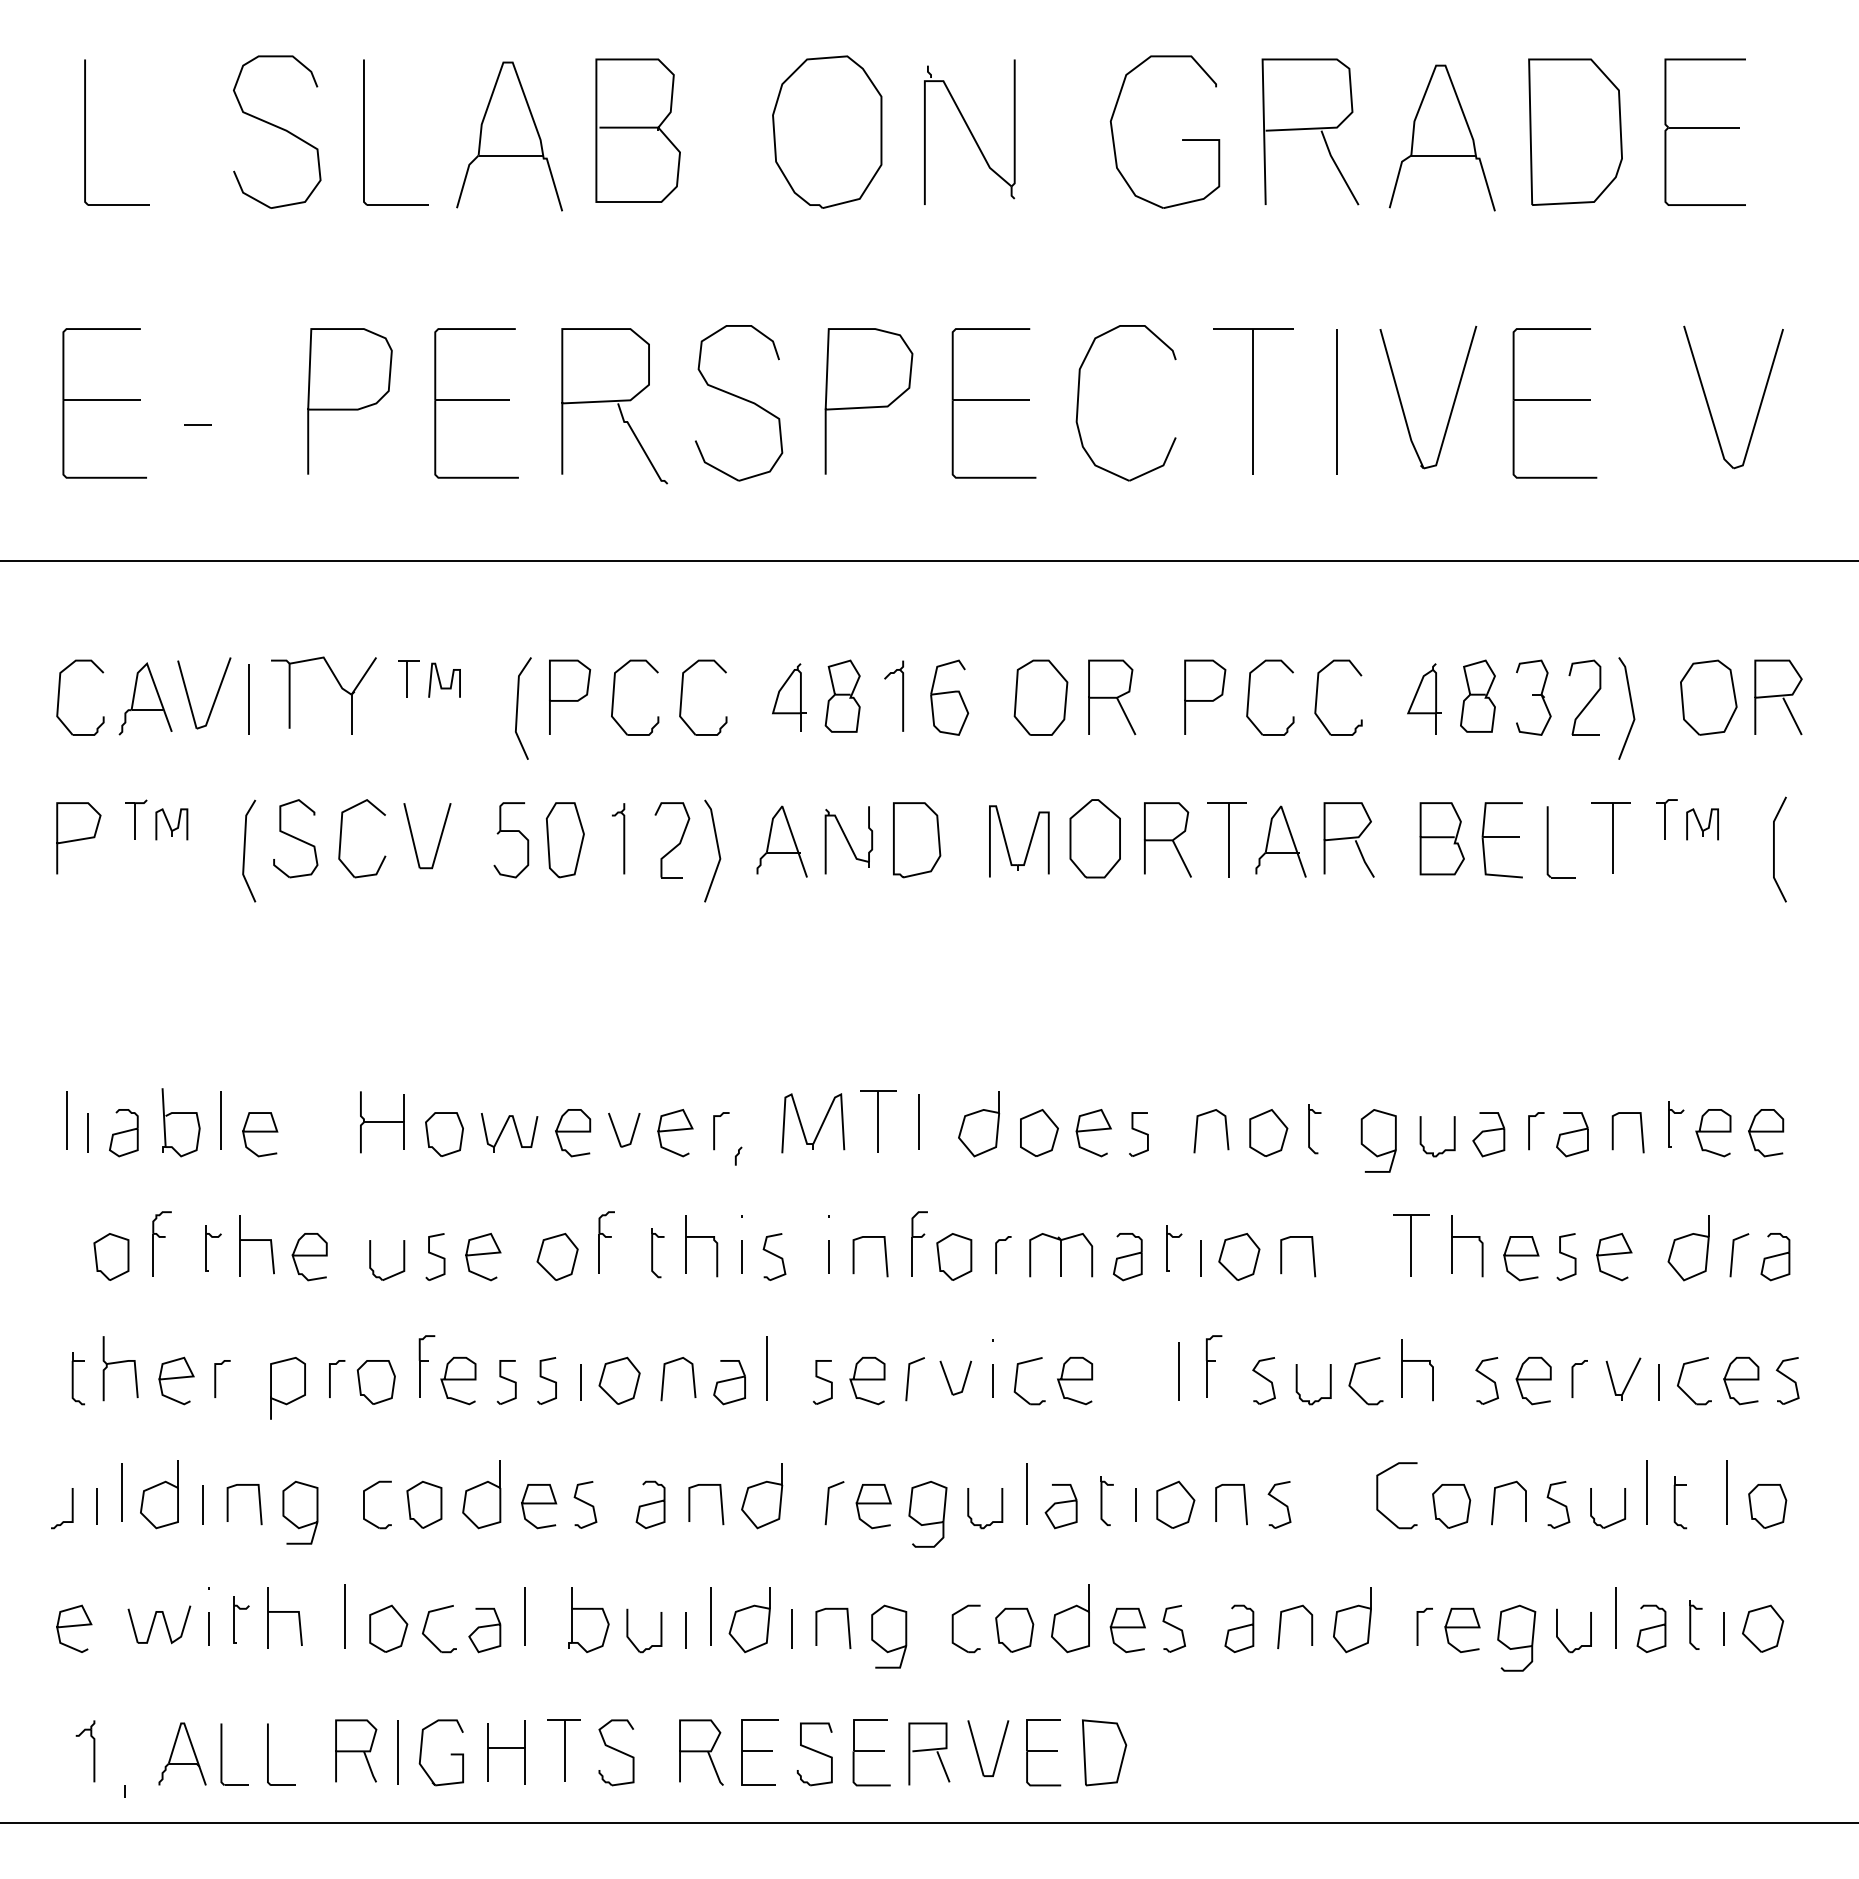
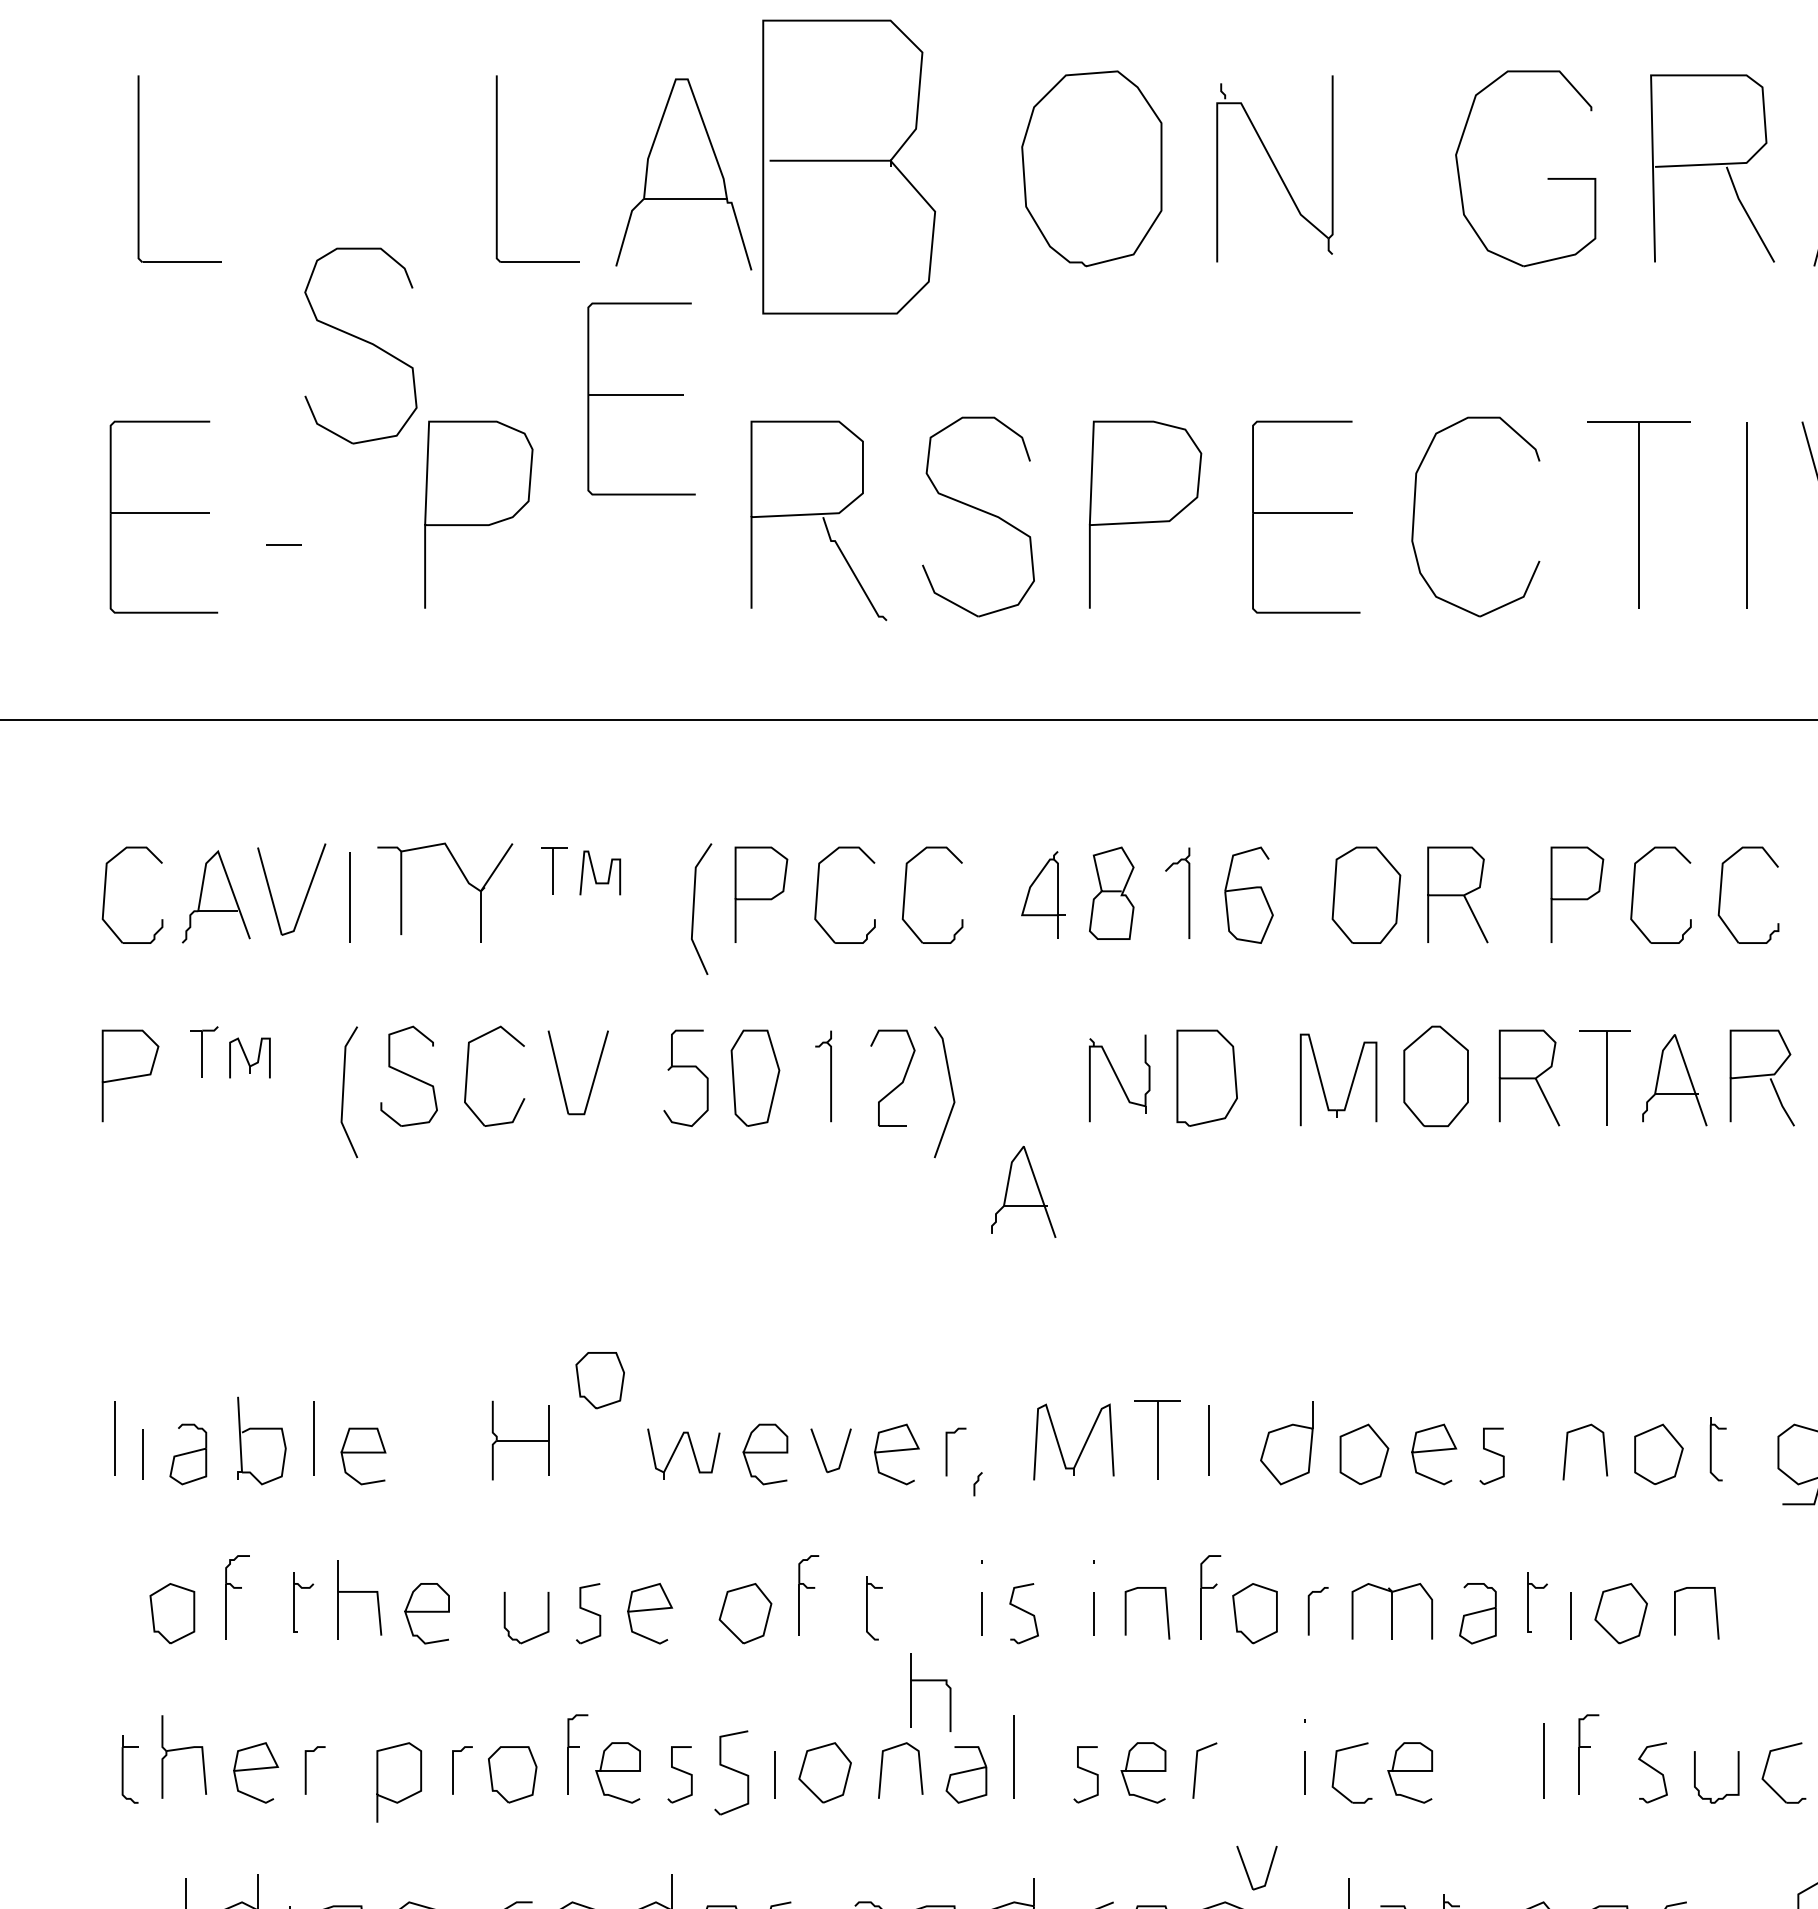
part: (637, 130) -> (848, 166), size x1.6
part: (277, 131) -> (361, 345), moved
part: (476, 403) -> (641, 399), moved
part: (781, 841) -> (1022, 1191), moved
part: (444, 1134) -> (600, 1380), moved
part: (701, 1237) -> (930, 1681), moved
part: (948, 1379) -> (1247, 1869), moved
part: (546, 1380) -> (731, 1772), size x1.4

